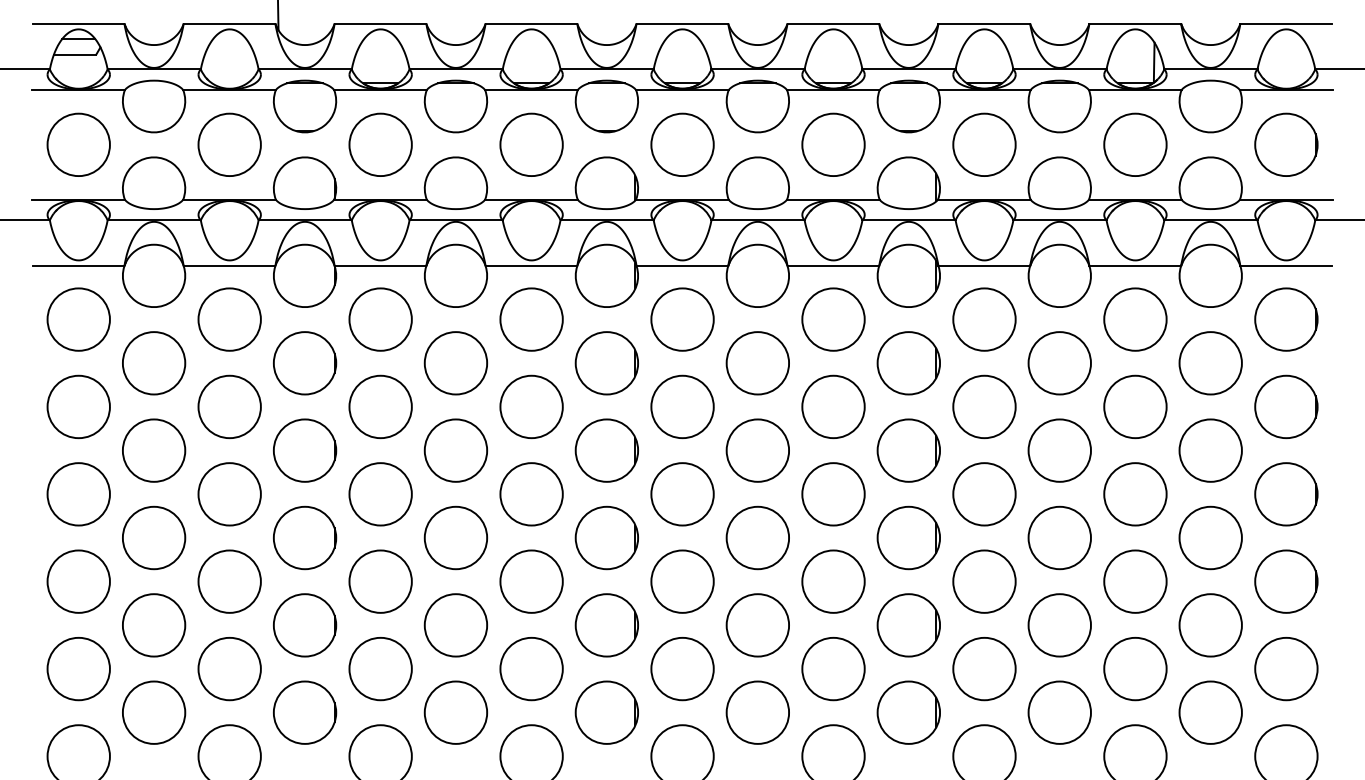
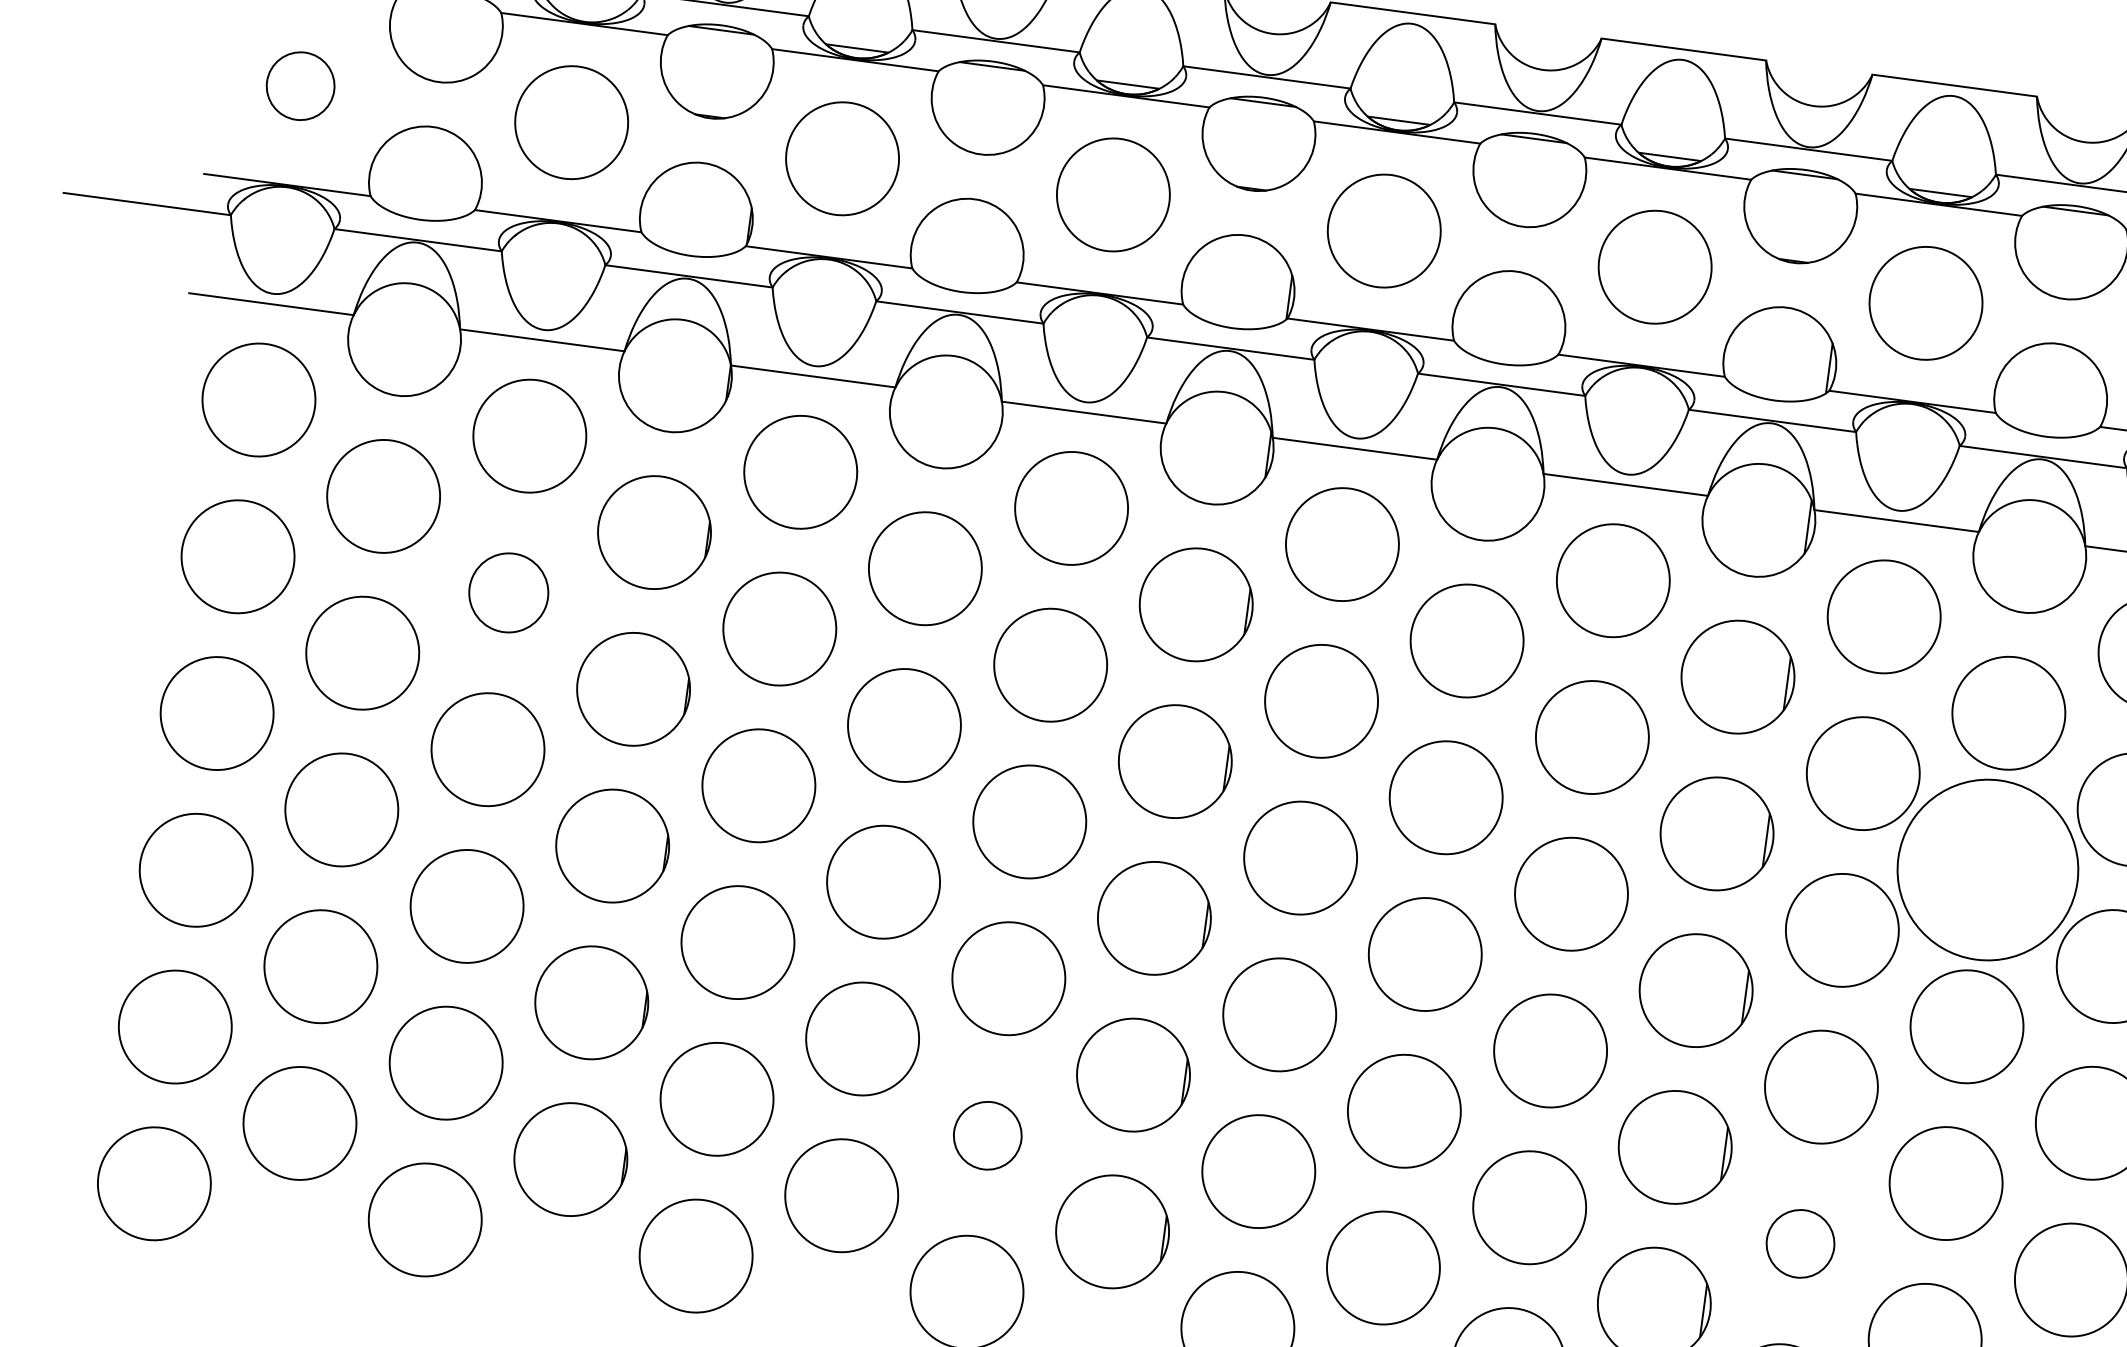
circle: (78, 144) -> (300, 85), size x0.6
circle: (229, 406) -> (508, 592), size x0.7
circle: (1059, 450) -> (1987, 869), size x1.6
circle: (984, 668) -> (1800, 1242), size x0.6
circle: (531, 669) -> (987, 1136), size x0.6

